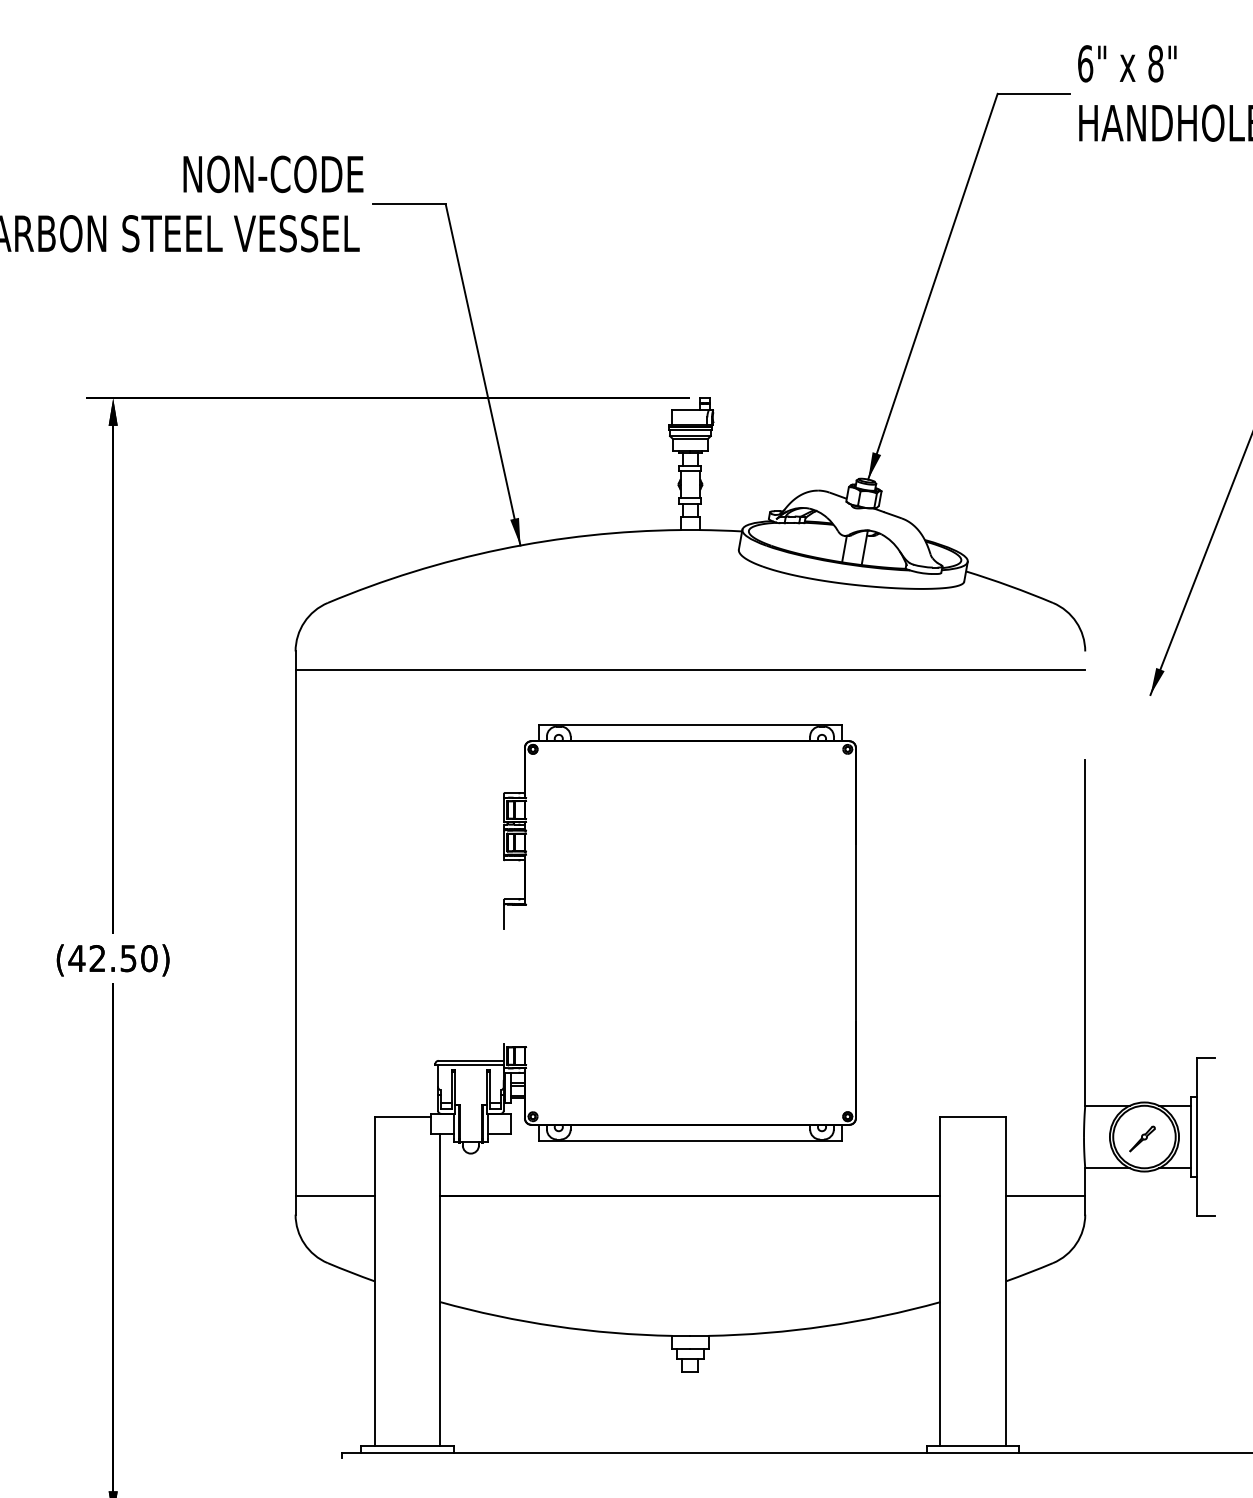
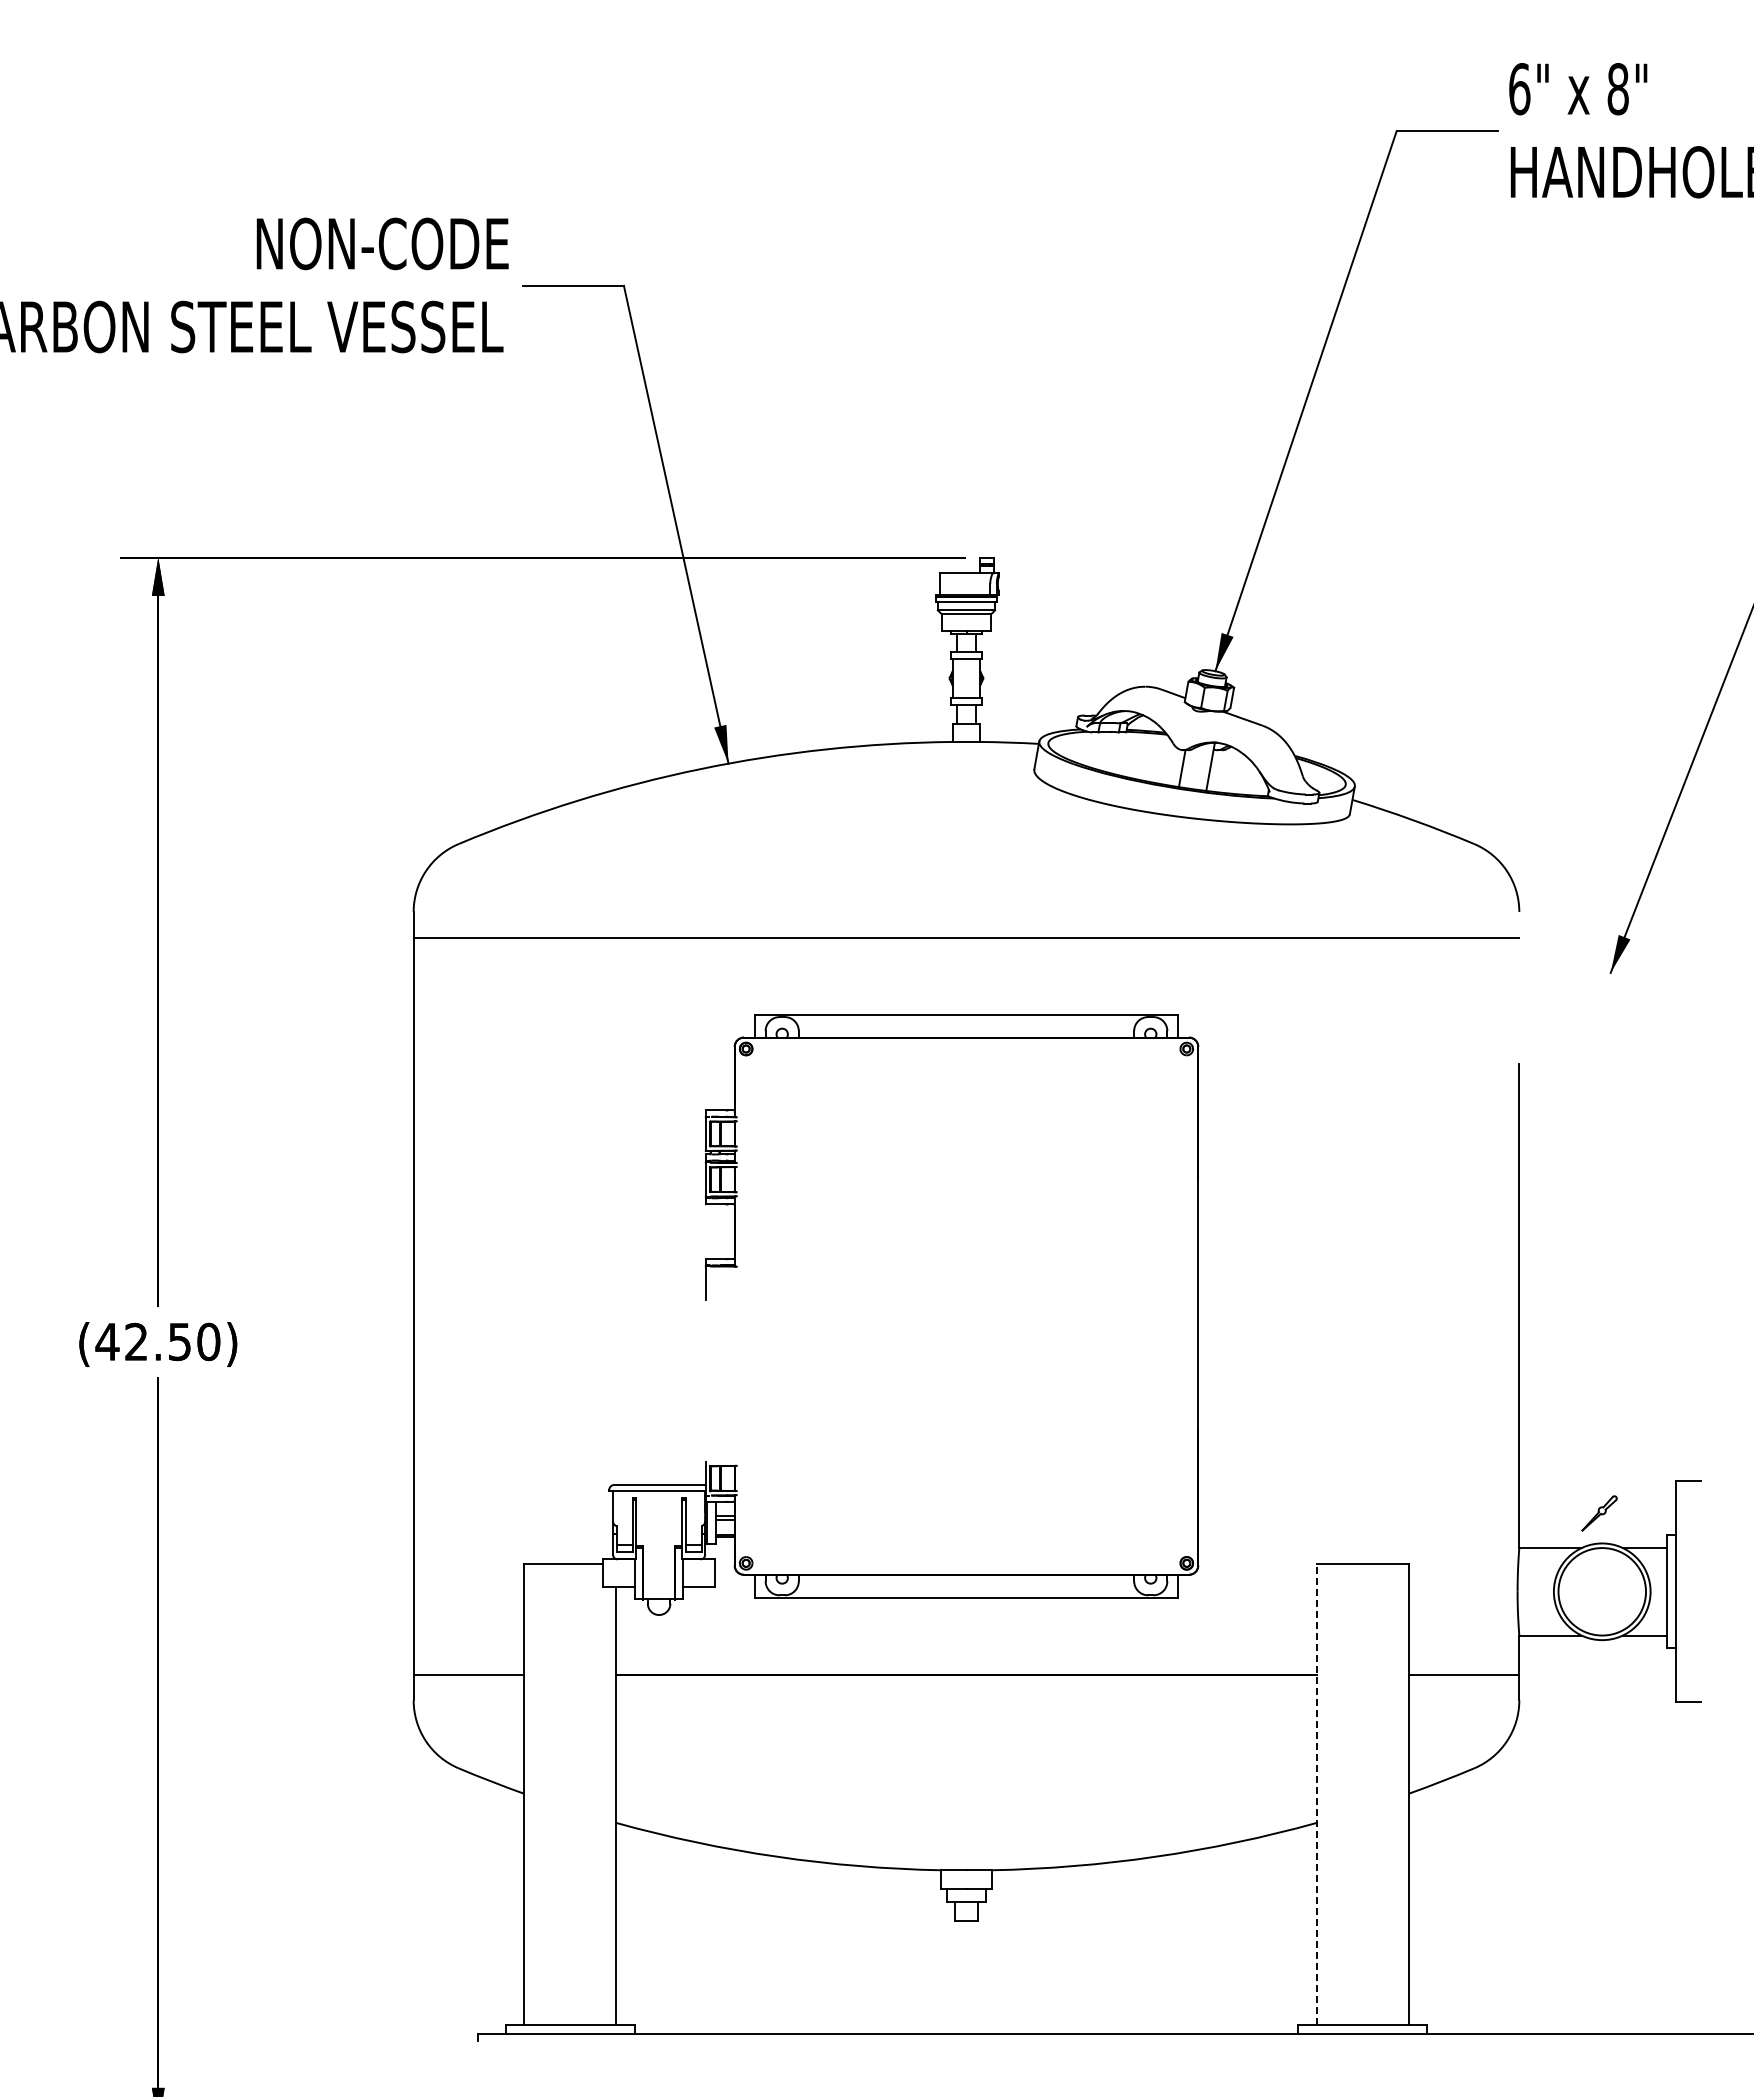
part: (1142, 1138) -> (1599, 1513), moved
line: (940, 1281) -> (1316, 1794), solid -> dashed

